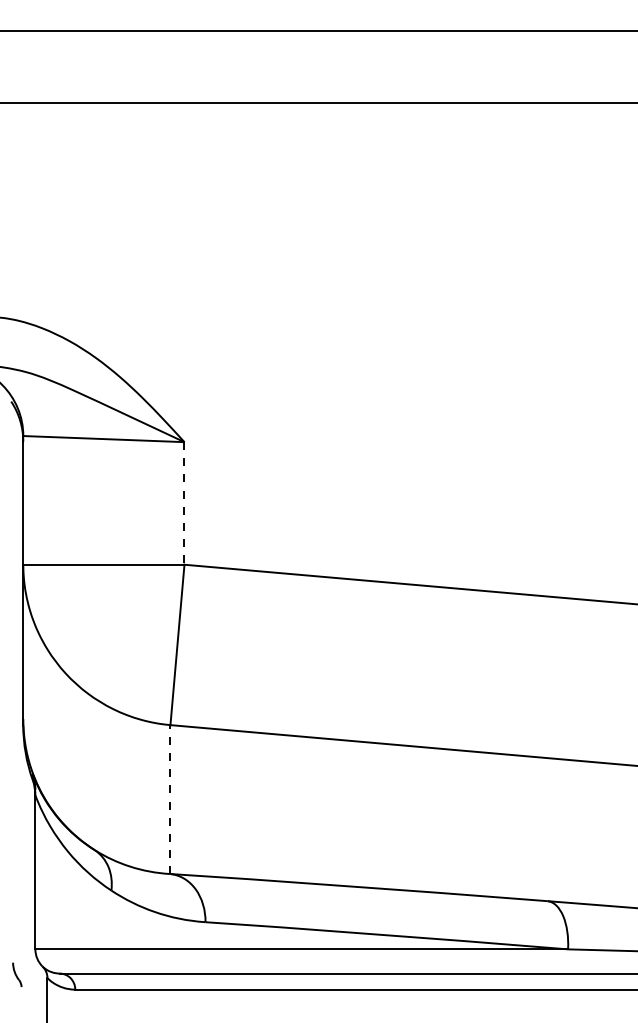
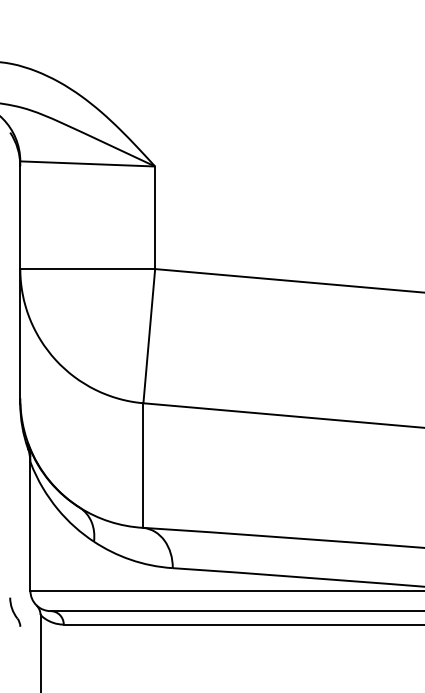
line: (184, 503) -> (155, 217), dashed -> solid
line: (170, 799) -> (143, 465), dashed -> solid
part: (17, 974) -> (15, 611), size x1.43

